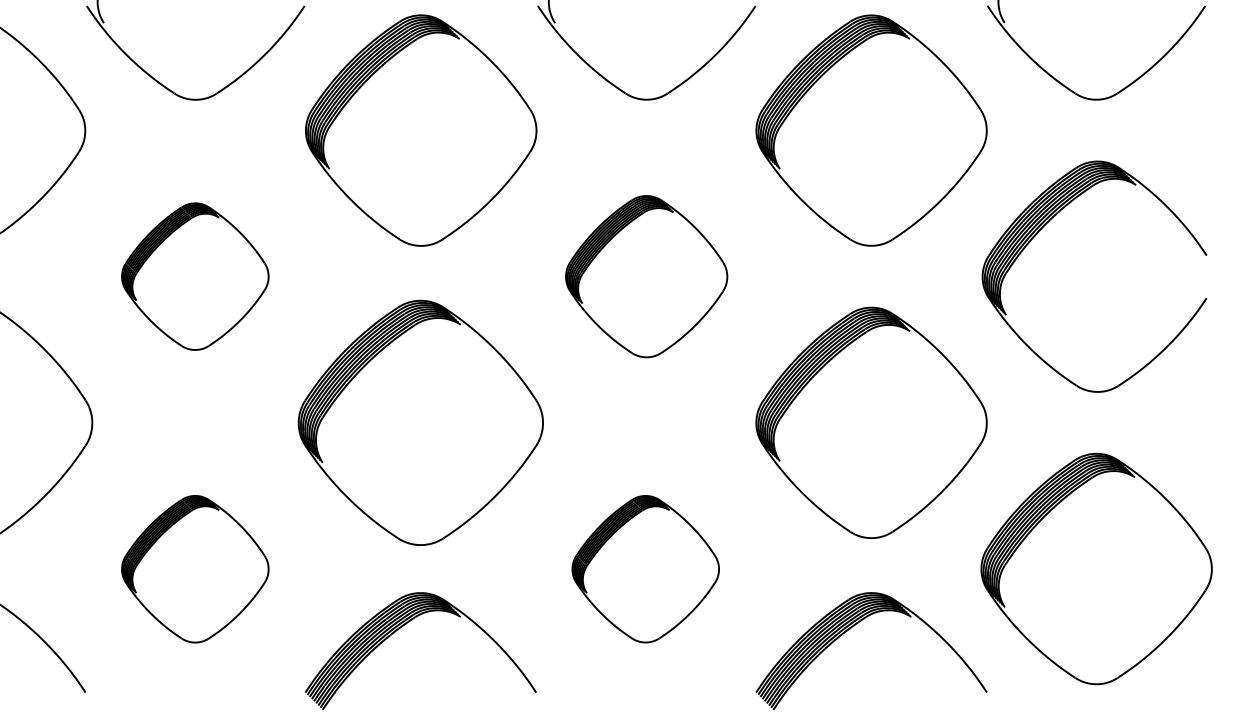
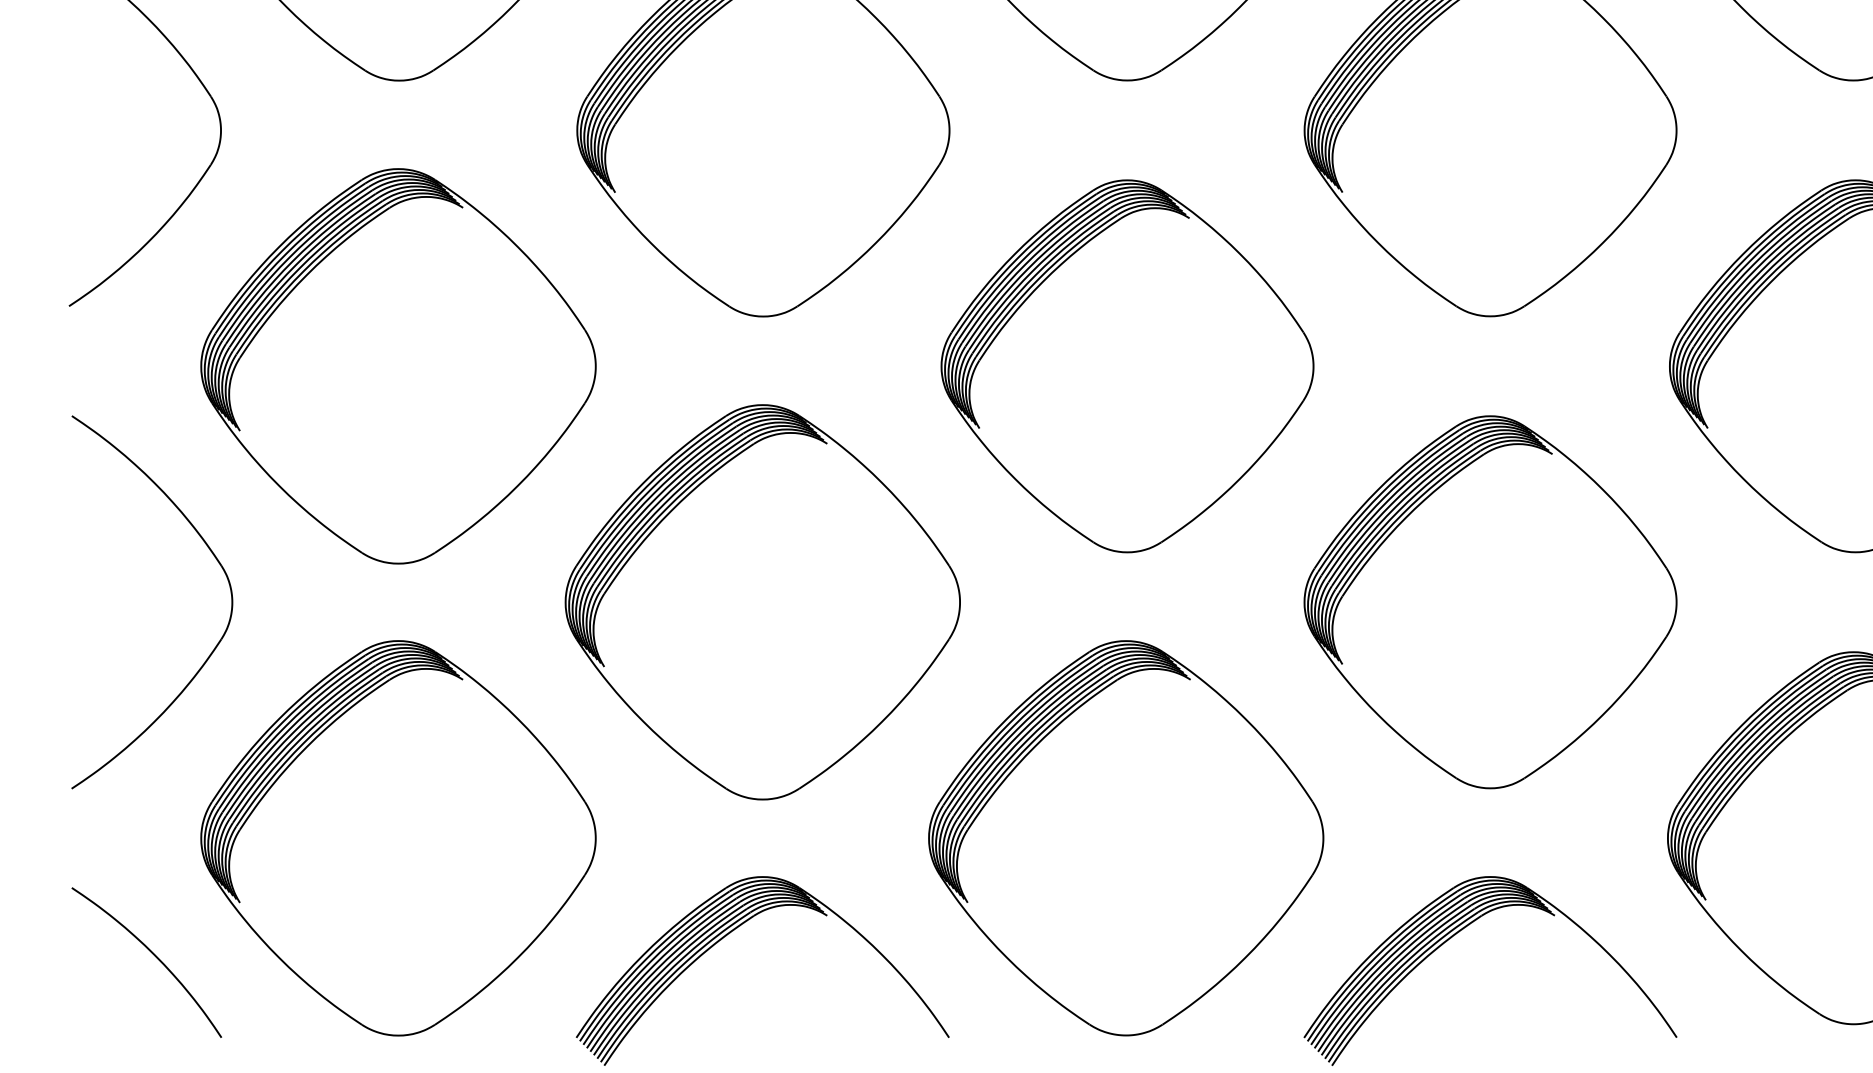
part: (195, 276) -> (398, 365), size x1.67
part: (646, 276) -> (1127, 365), size x1.43
part: (195, 569) -> (398, 838), size x1.67
part: (645, 569) -> (1125, 838), size x1.67

